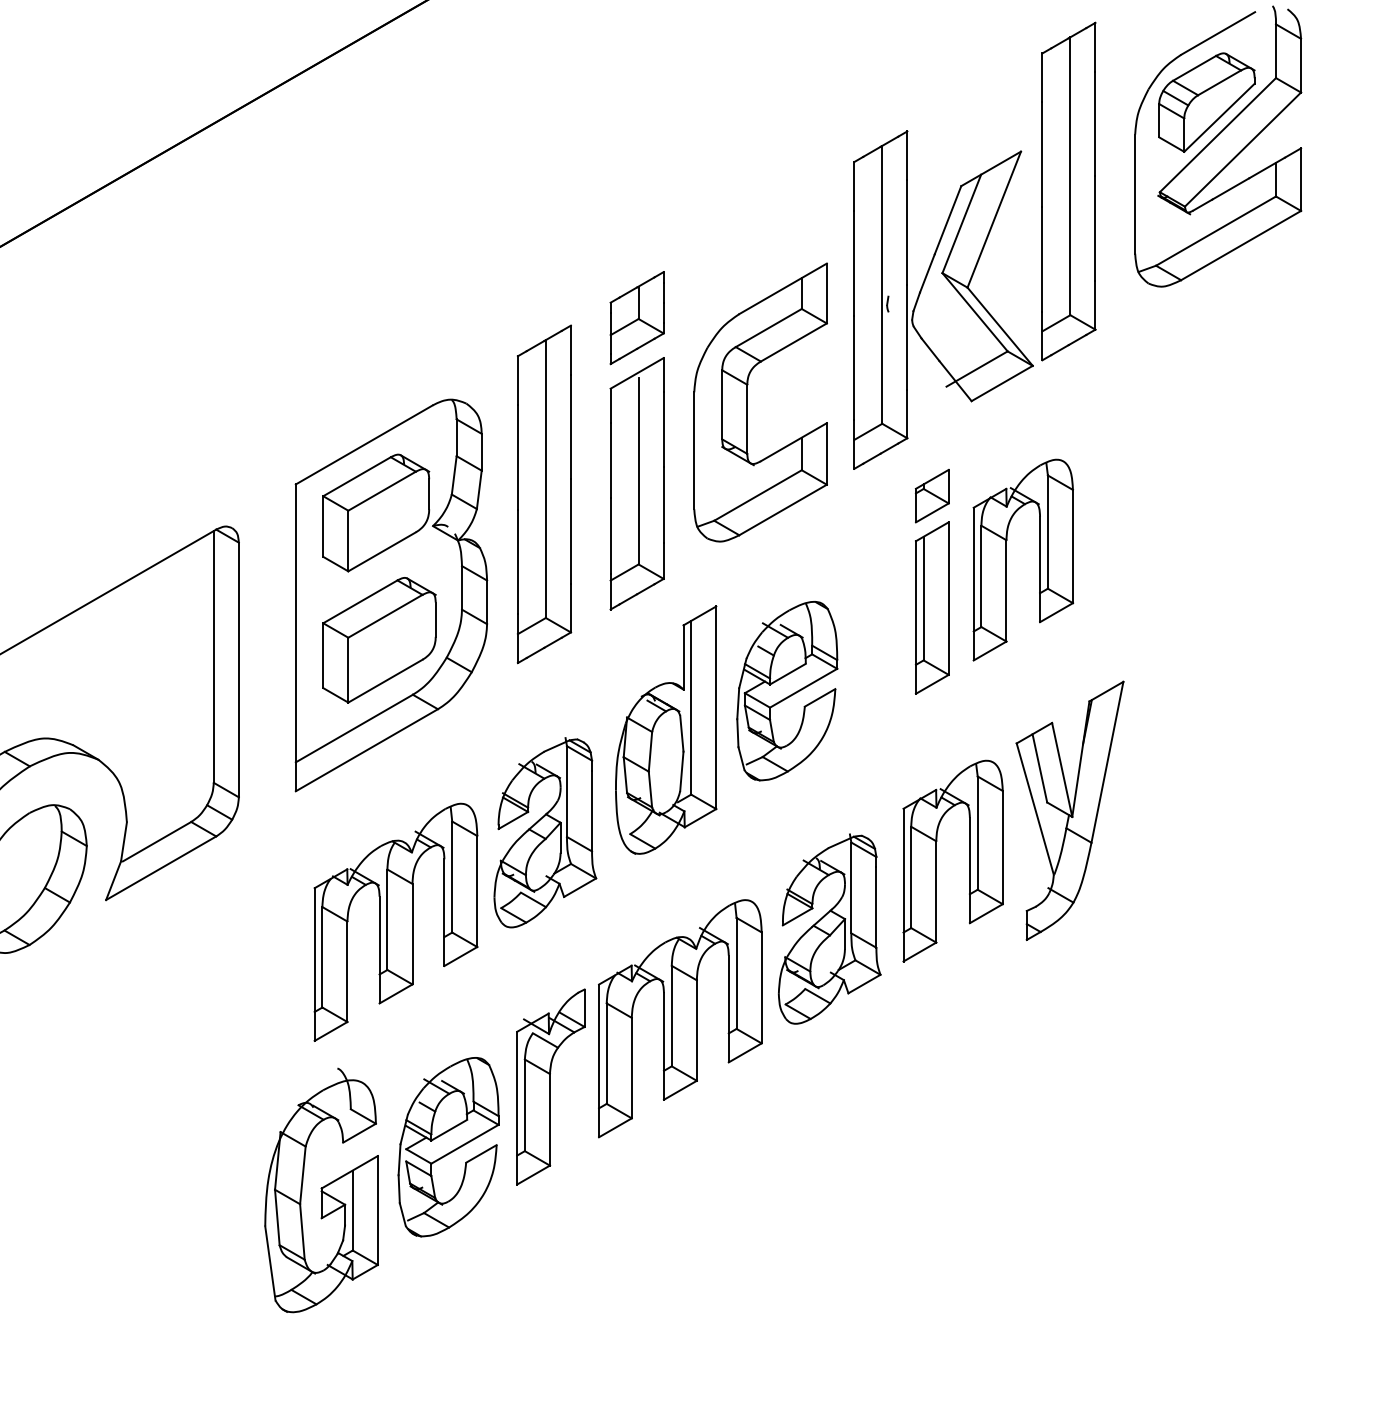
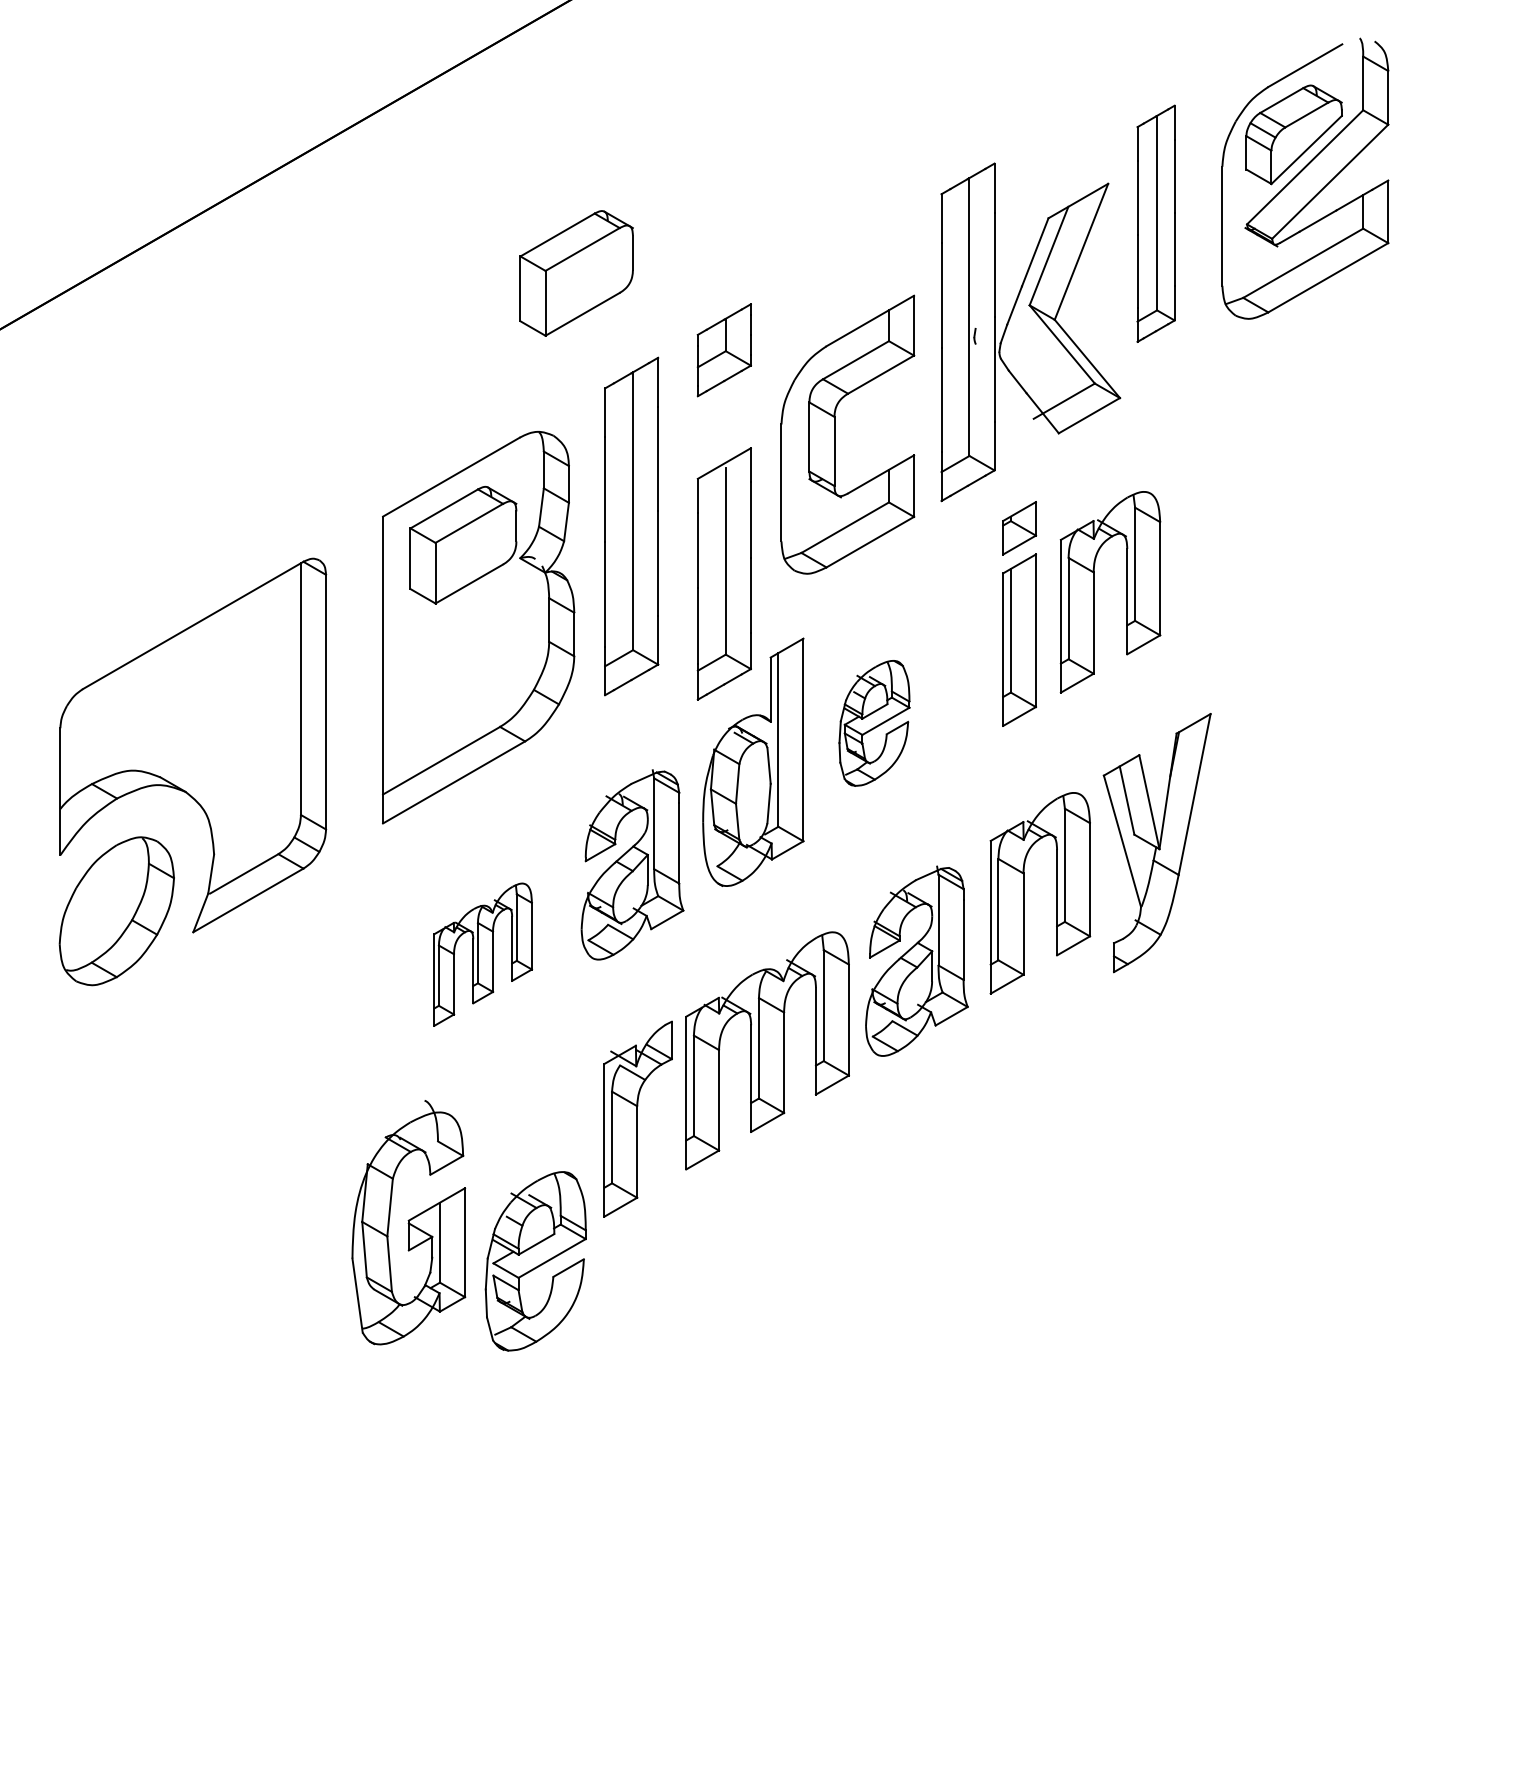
part: (1068, 191) -> (1155, 223), size x0.7
part: (636, 483) -> (723, 573), moved
part: (379, 640) -> (576, 273), moved
part: (787, 691) -> (874, 723), size x0.7
part: (395, 922) -> (482, 954), size x0.6
part: (448, 1147) -> (535, 1261), moved

